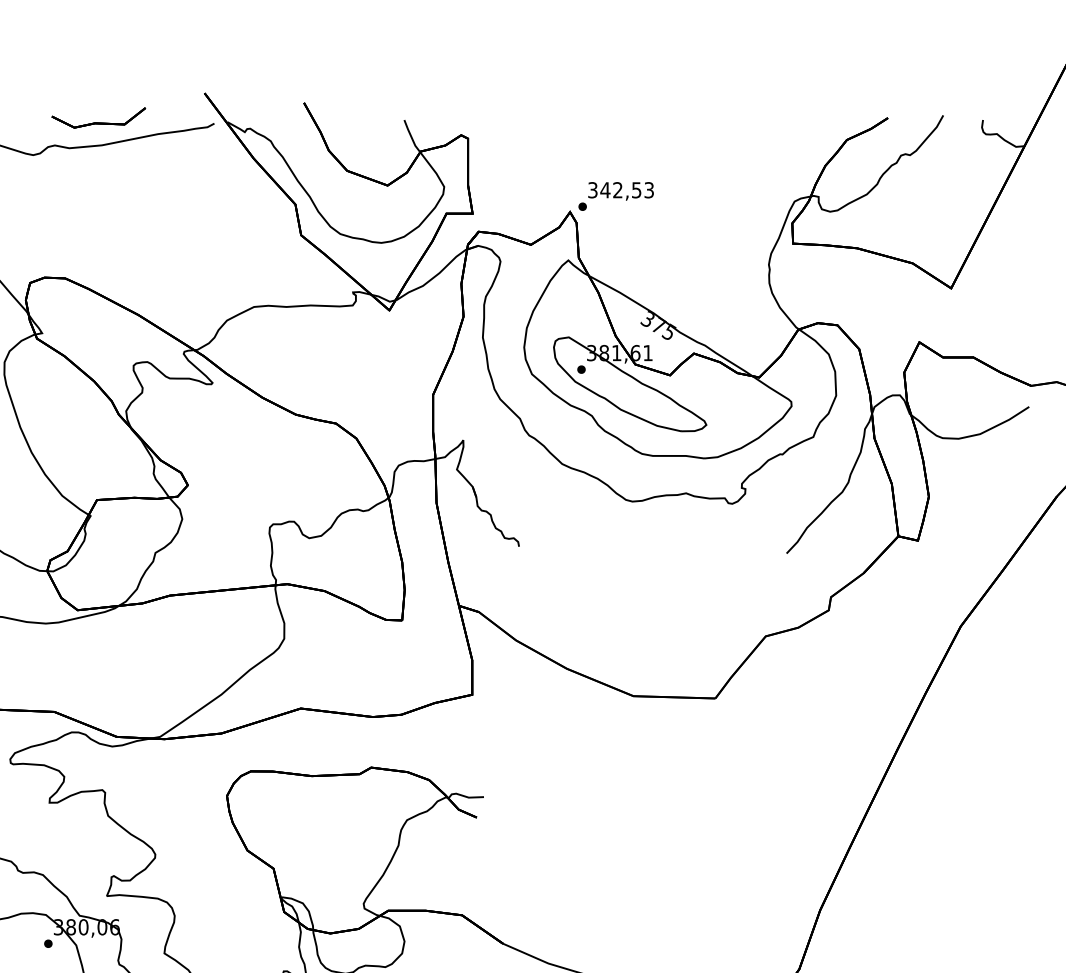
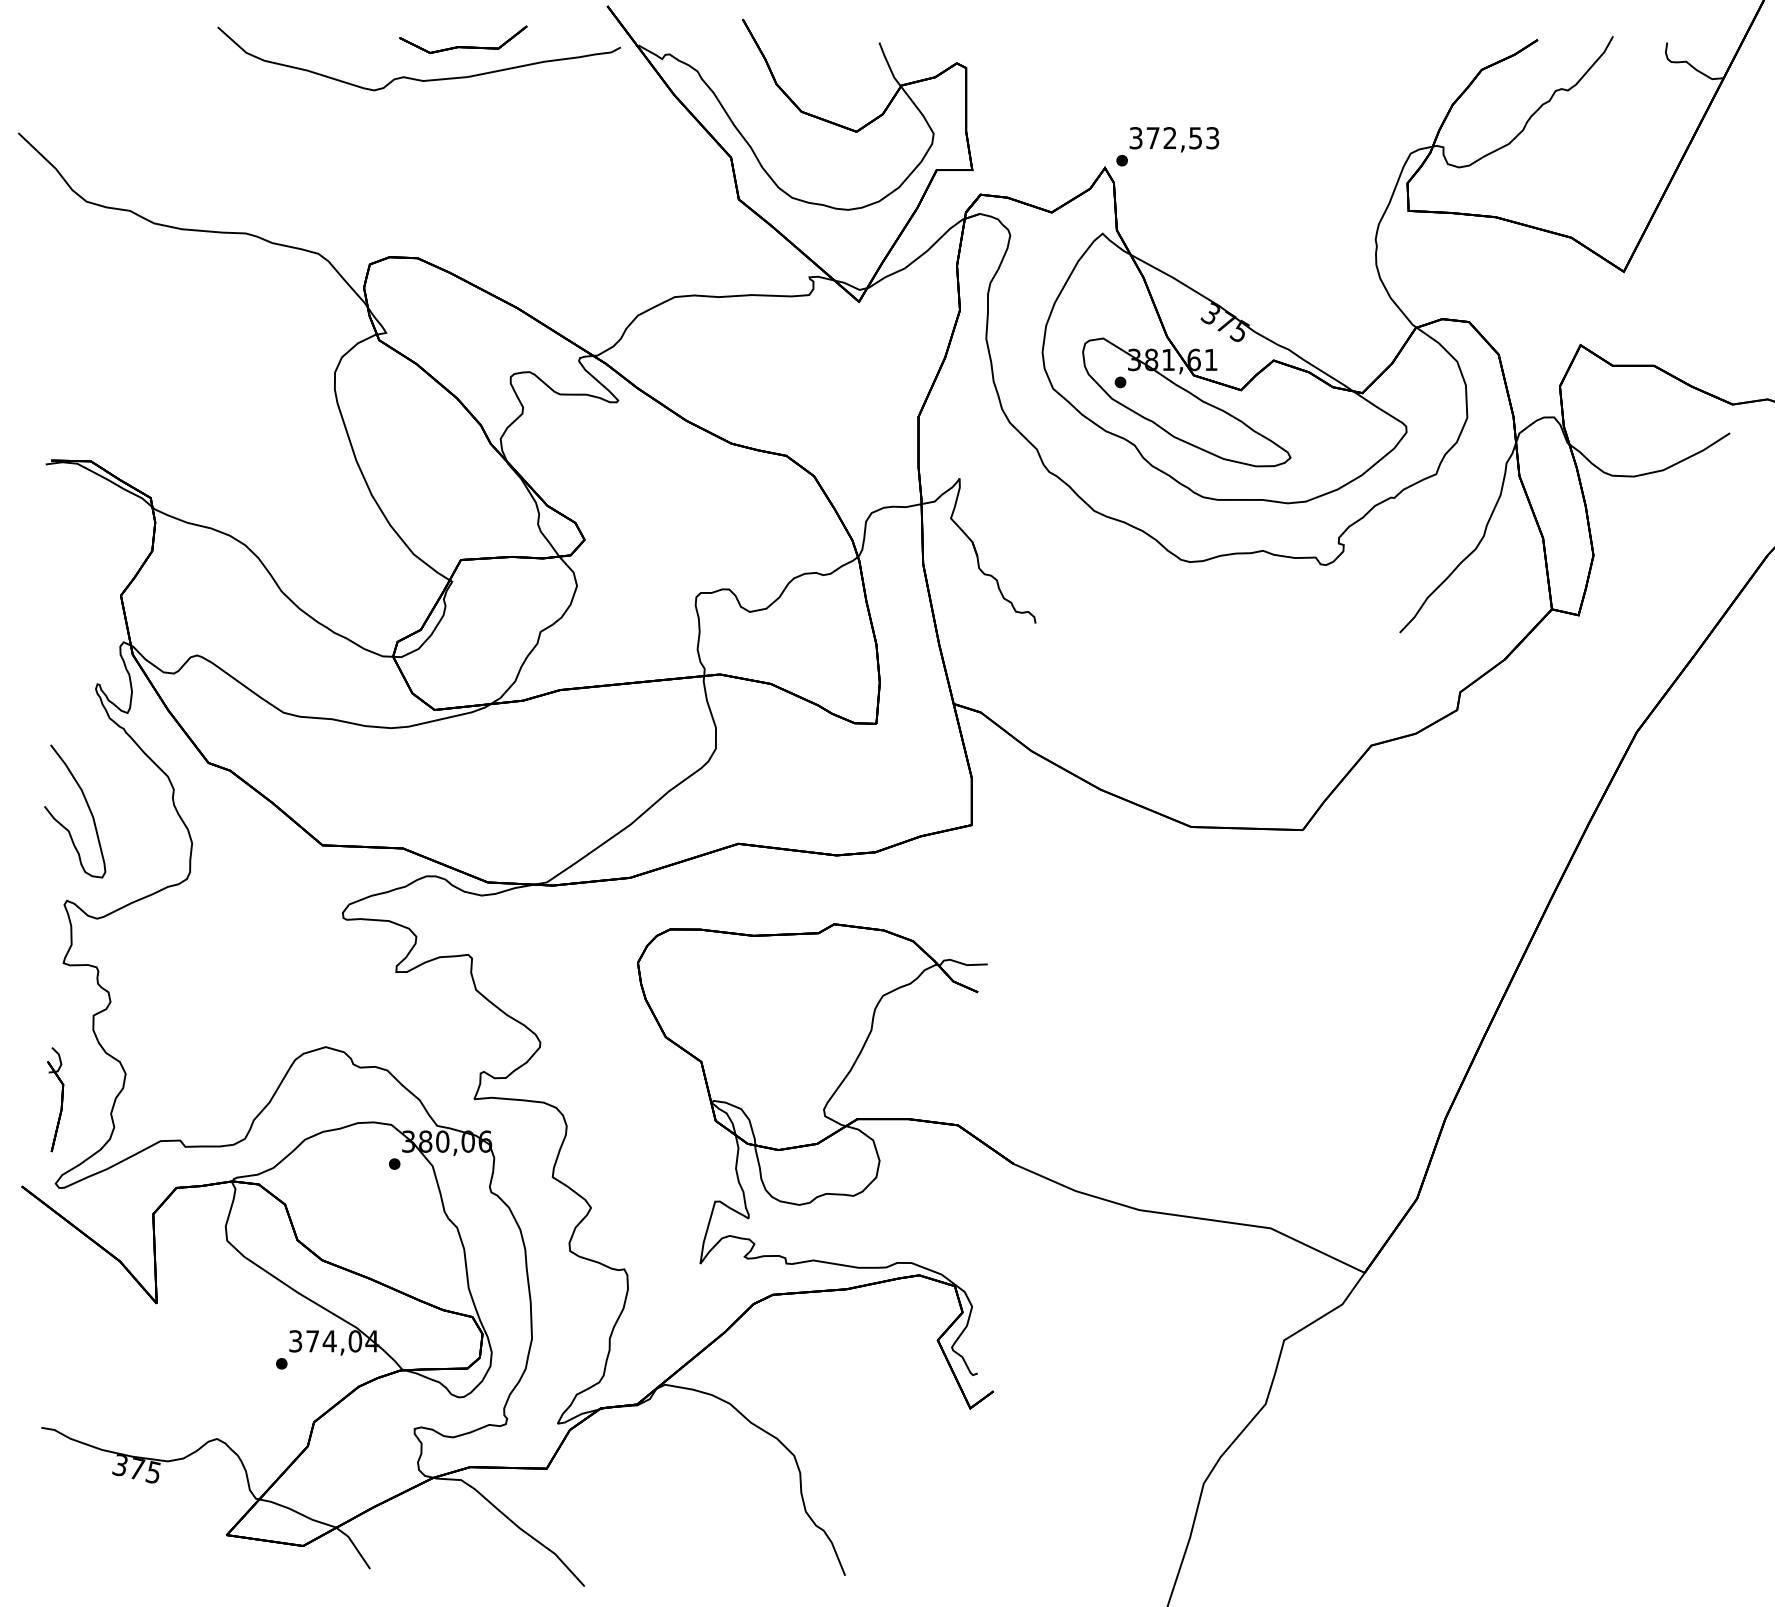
text: (605, 189) -> (1153, 137), 342,53 -> 372,53

